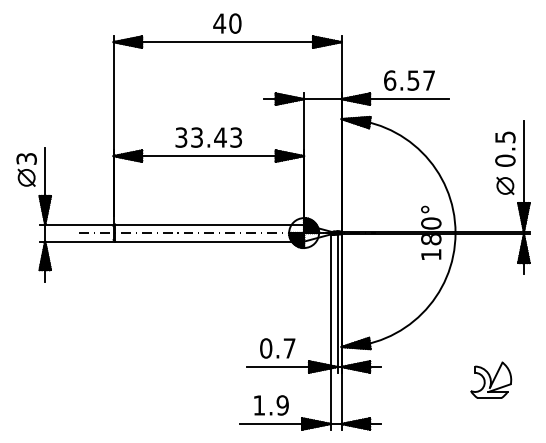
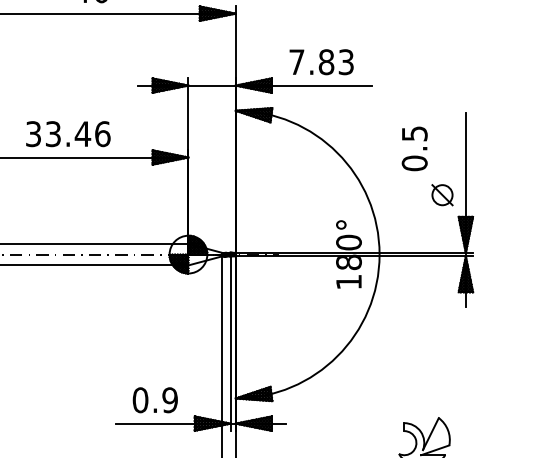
text: (409, 80) -> (321, 62), 6.57 -> 7.83
text: (236, 137) -> (103, 134), 33.43 -> 33.46
text: (505, 148) -> (414, 147), moved
text: (289, 348) -> (170, 400), 0.7 -> 0.9

